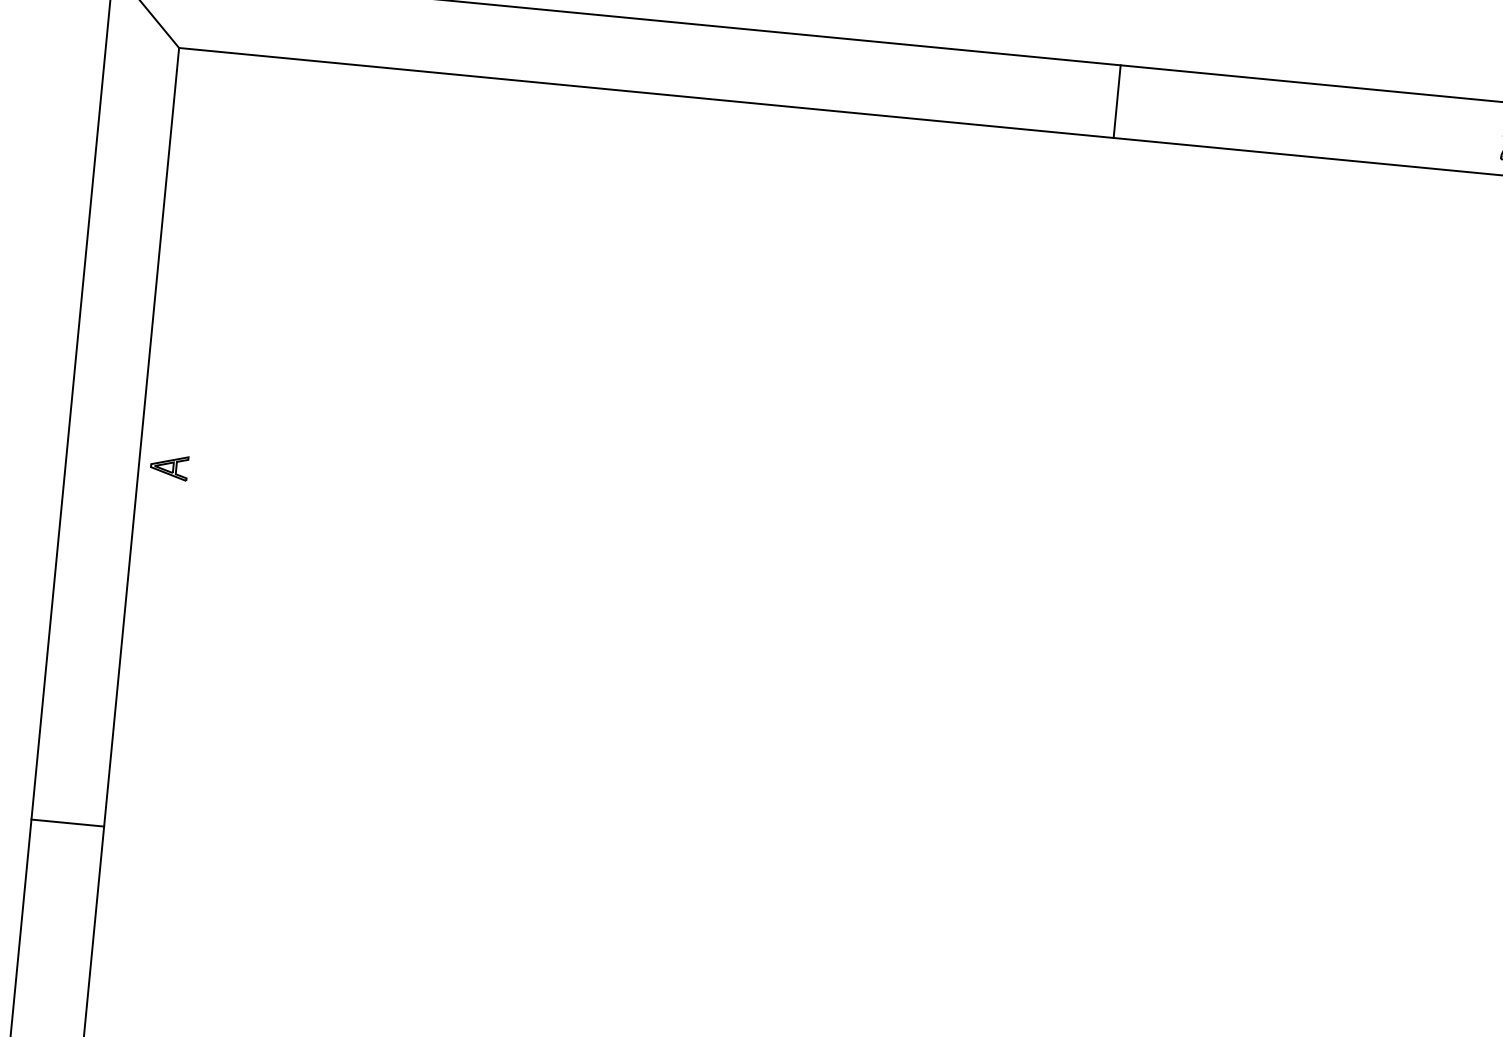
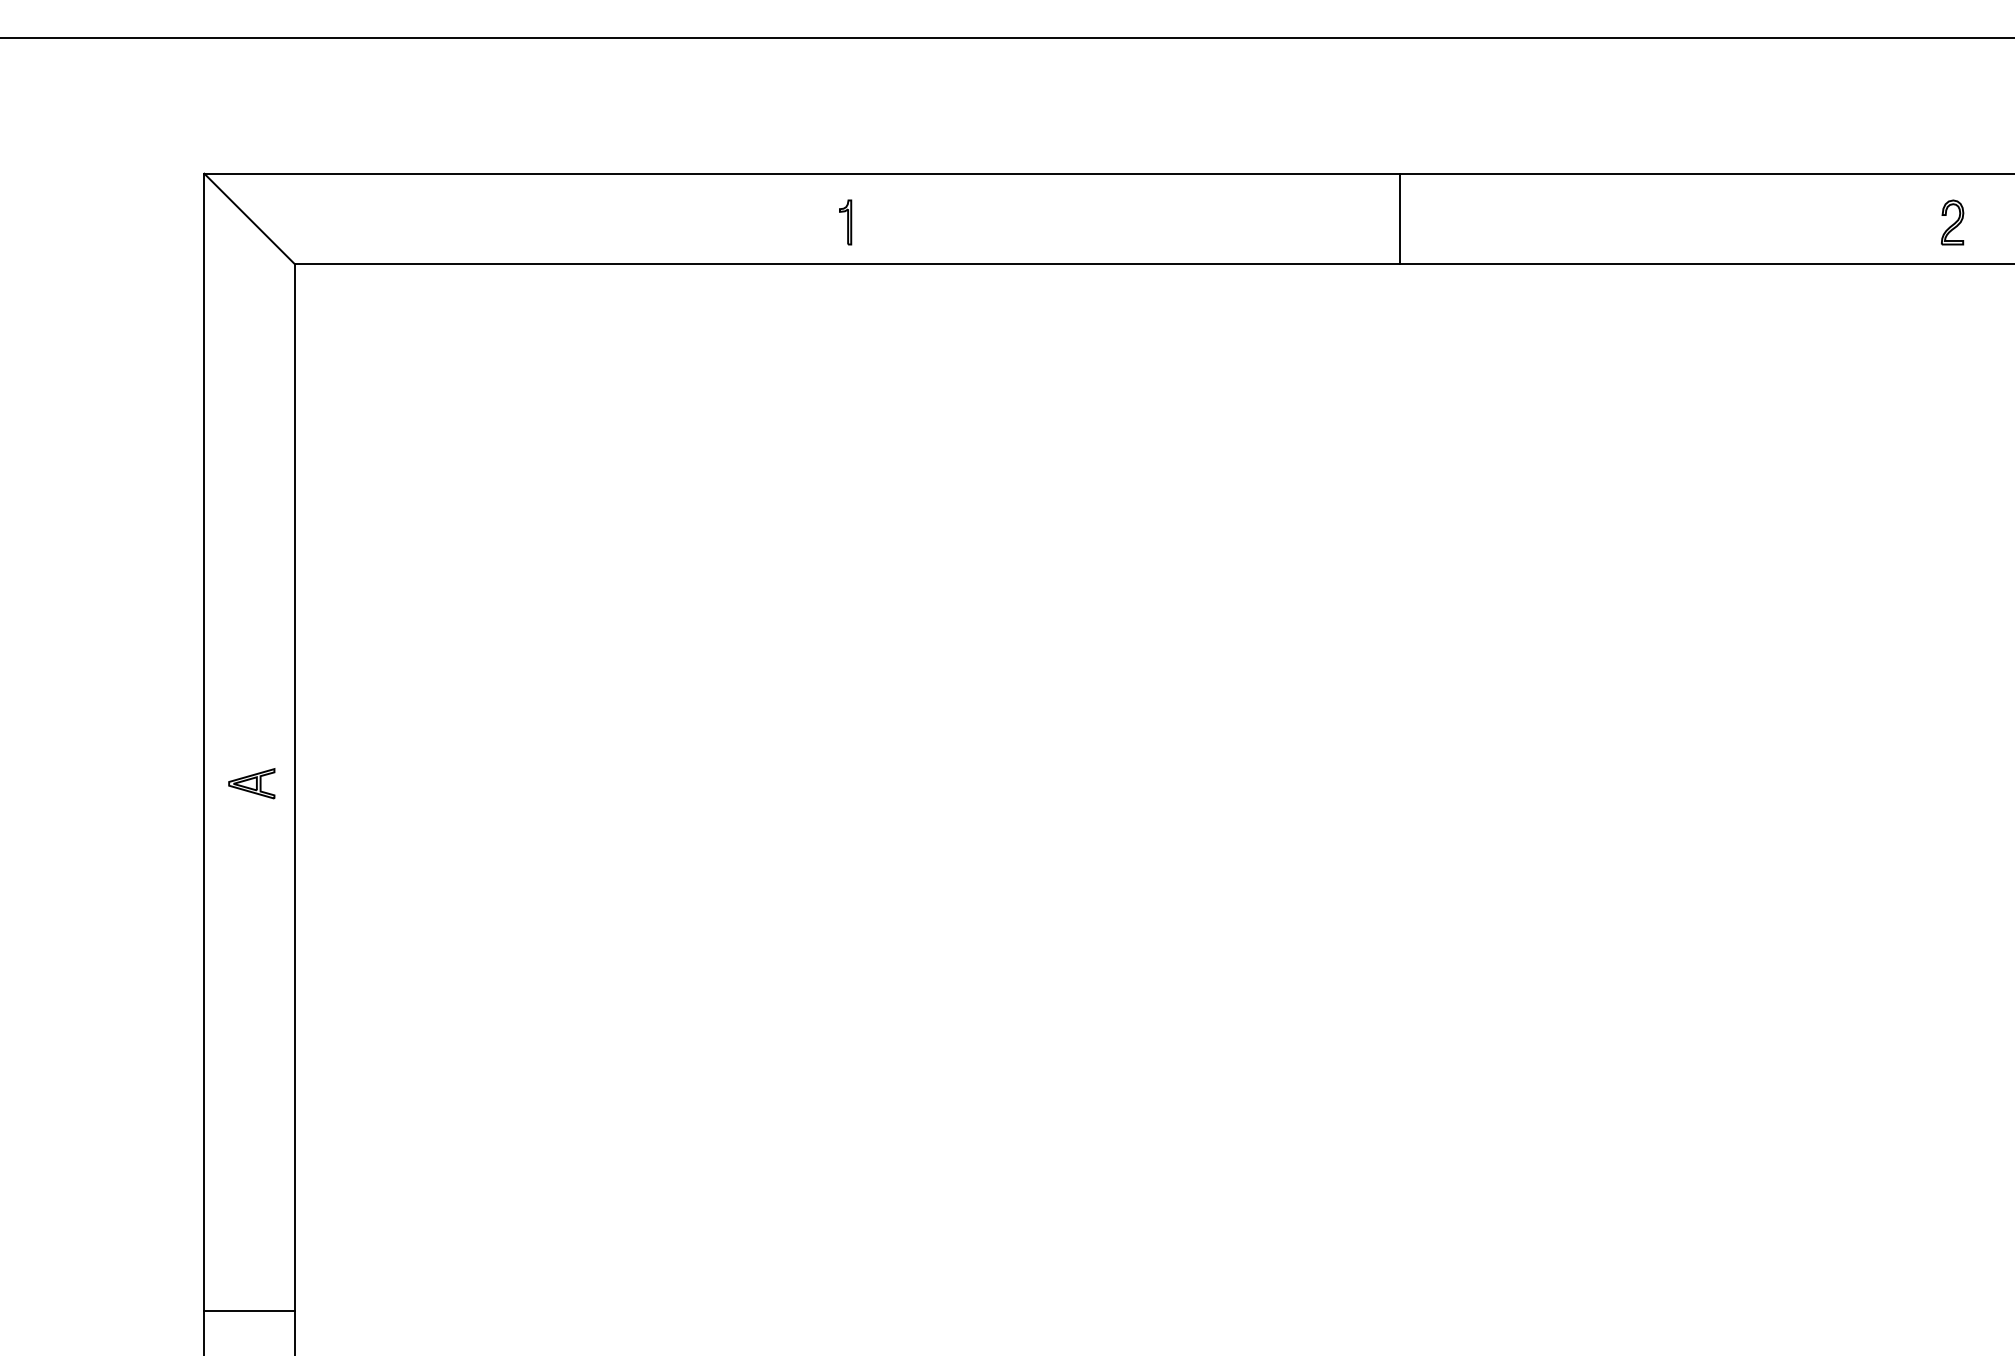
part: (623, 56) -> (845, 222), added
line: (1117, 101) -> (1399, 218), moved
part: (169, 467) -> (251, 783), moved
line: (67, 823) -> (249, 1310), moved

